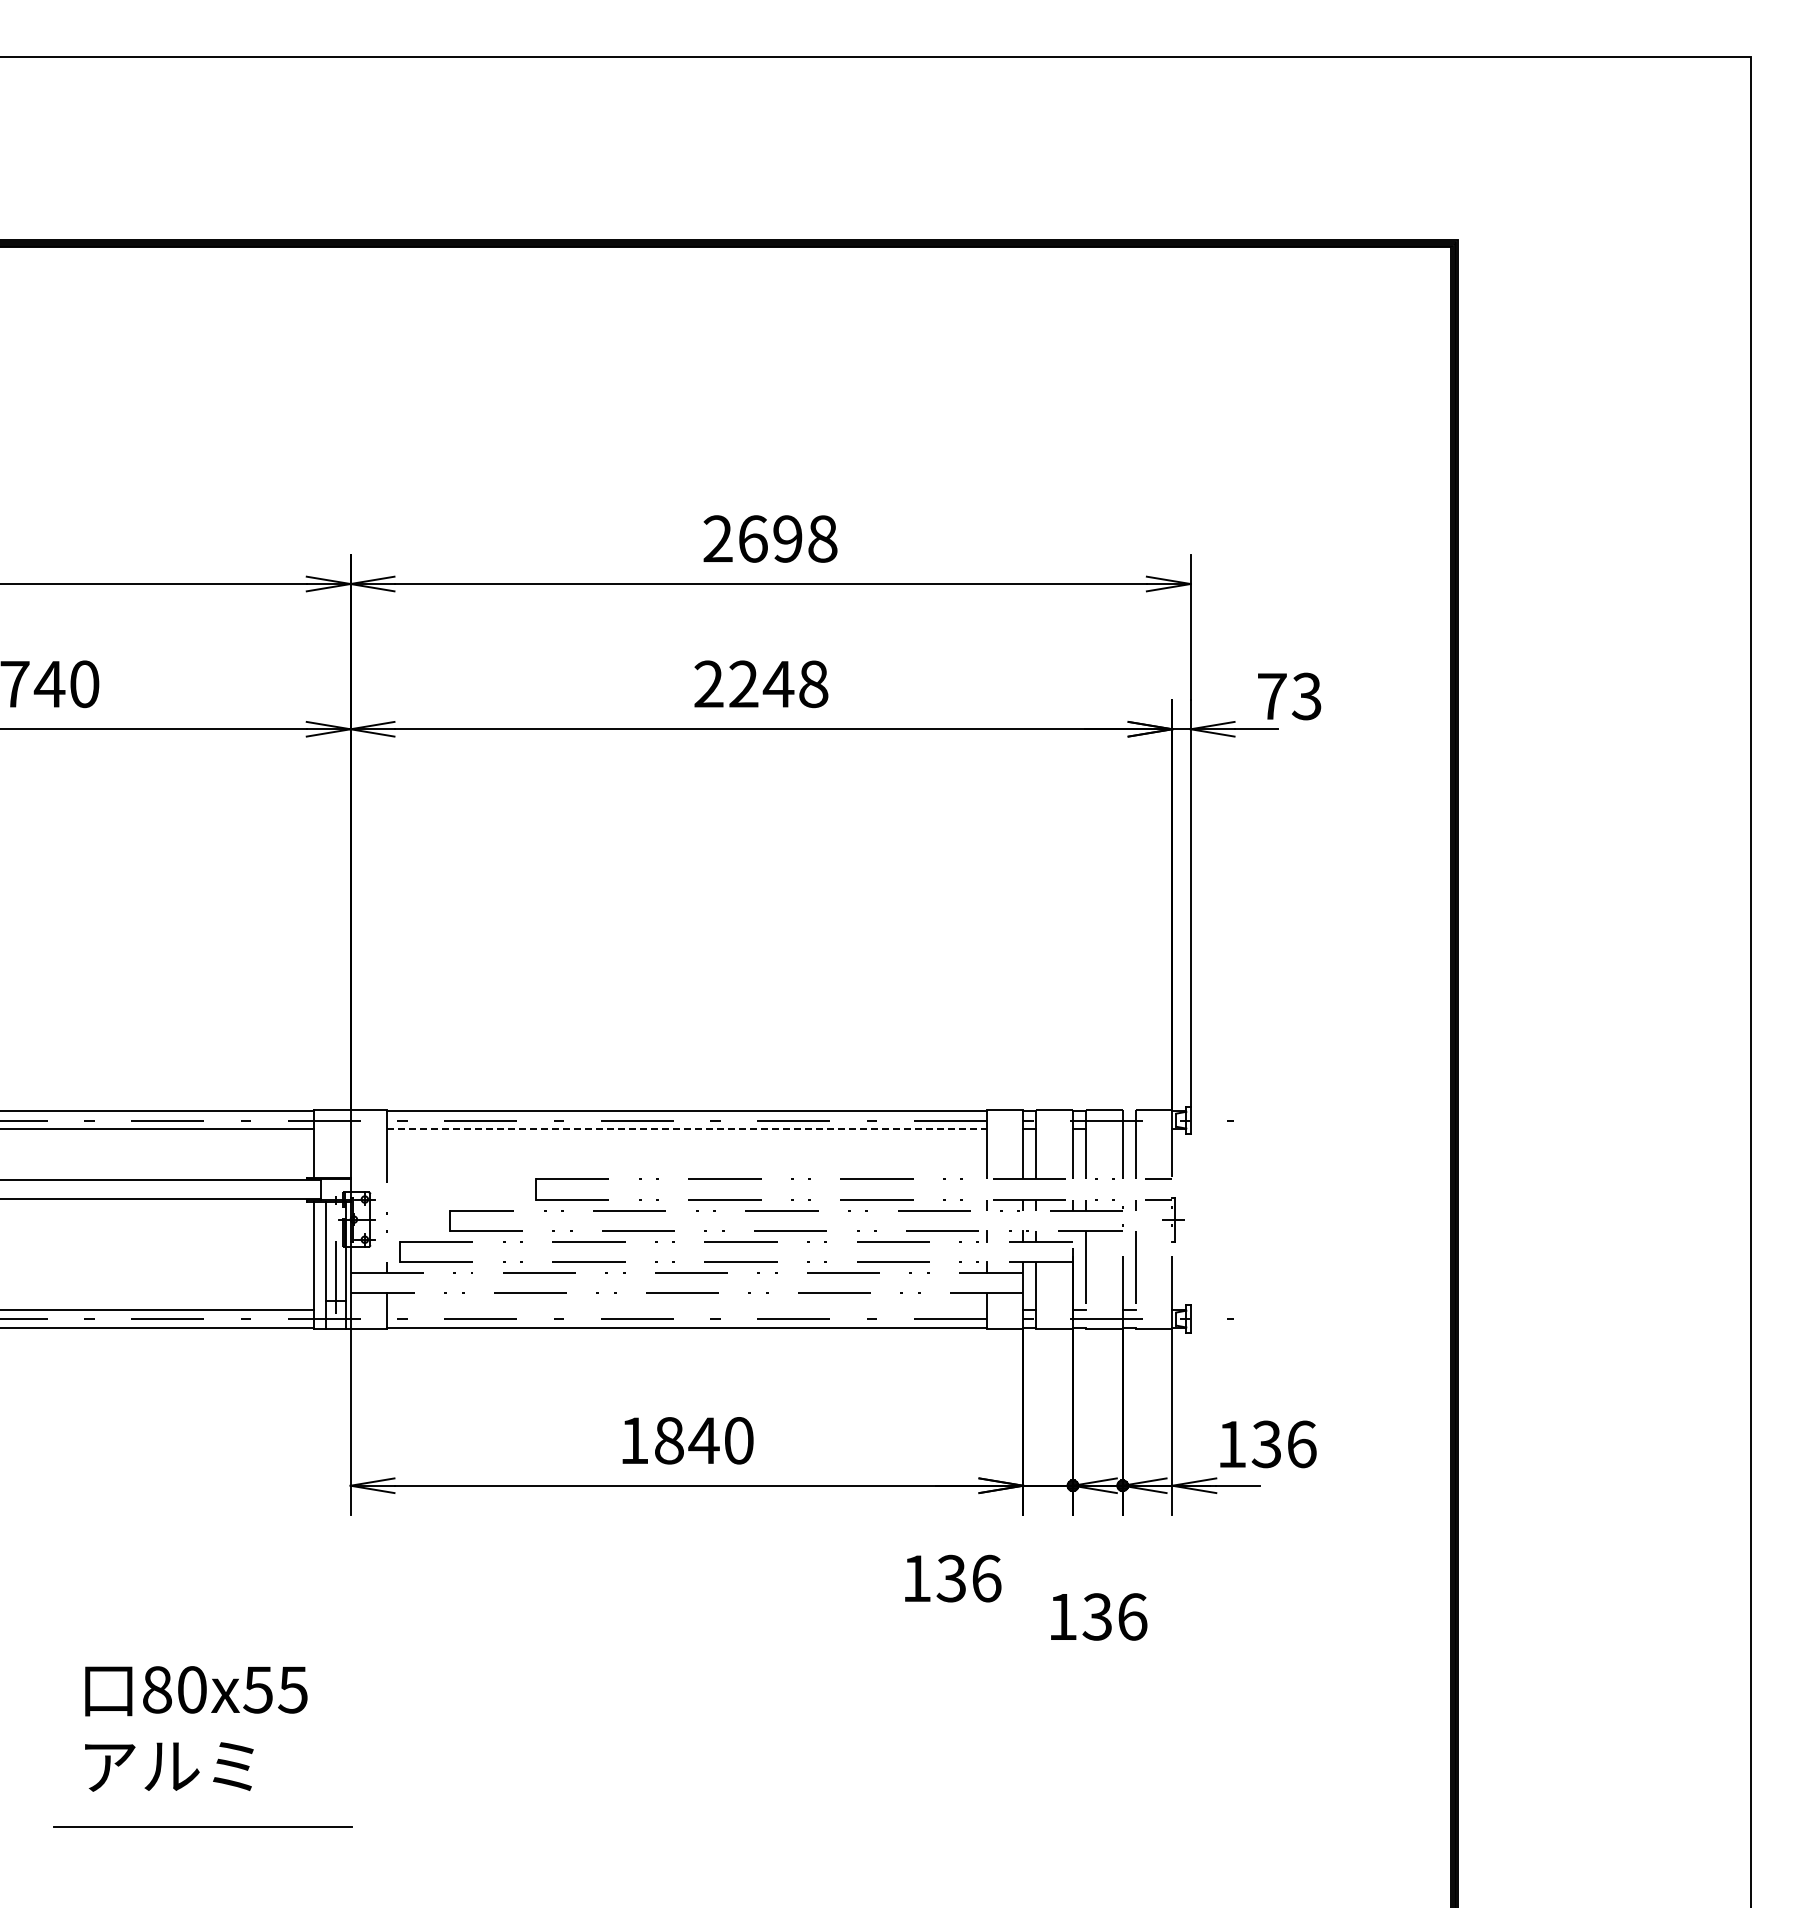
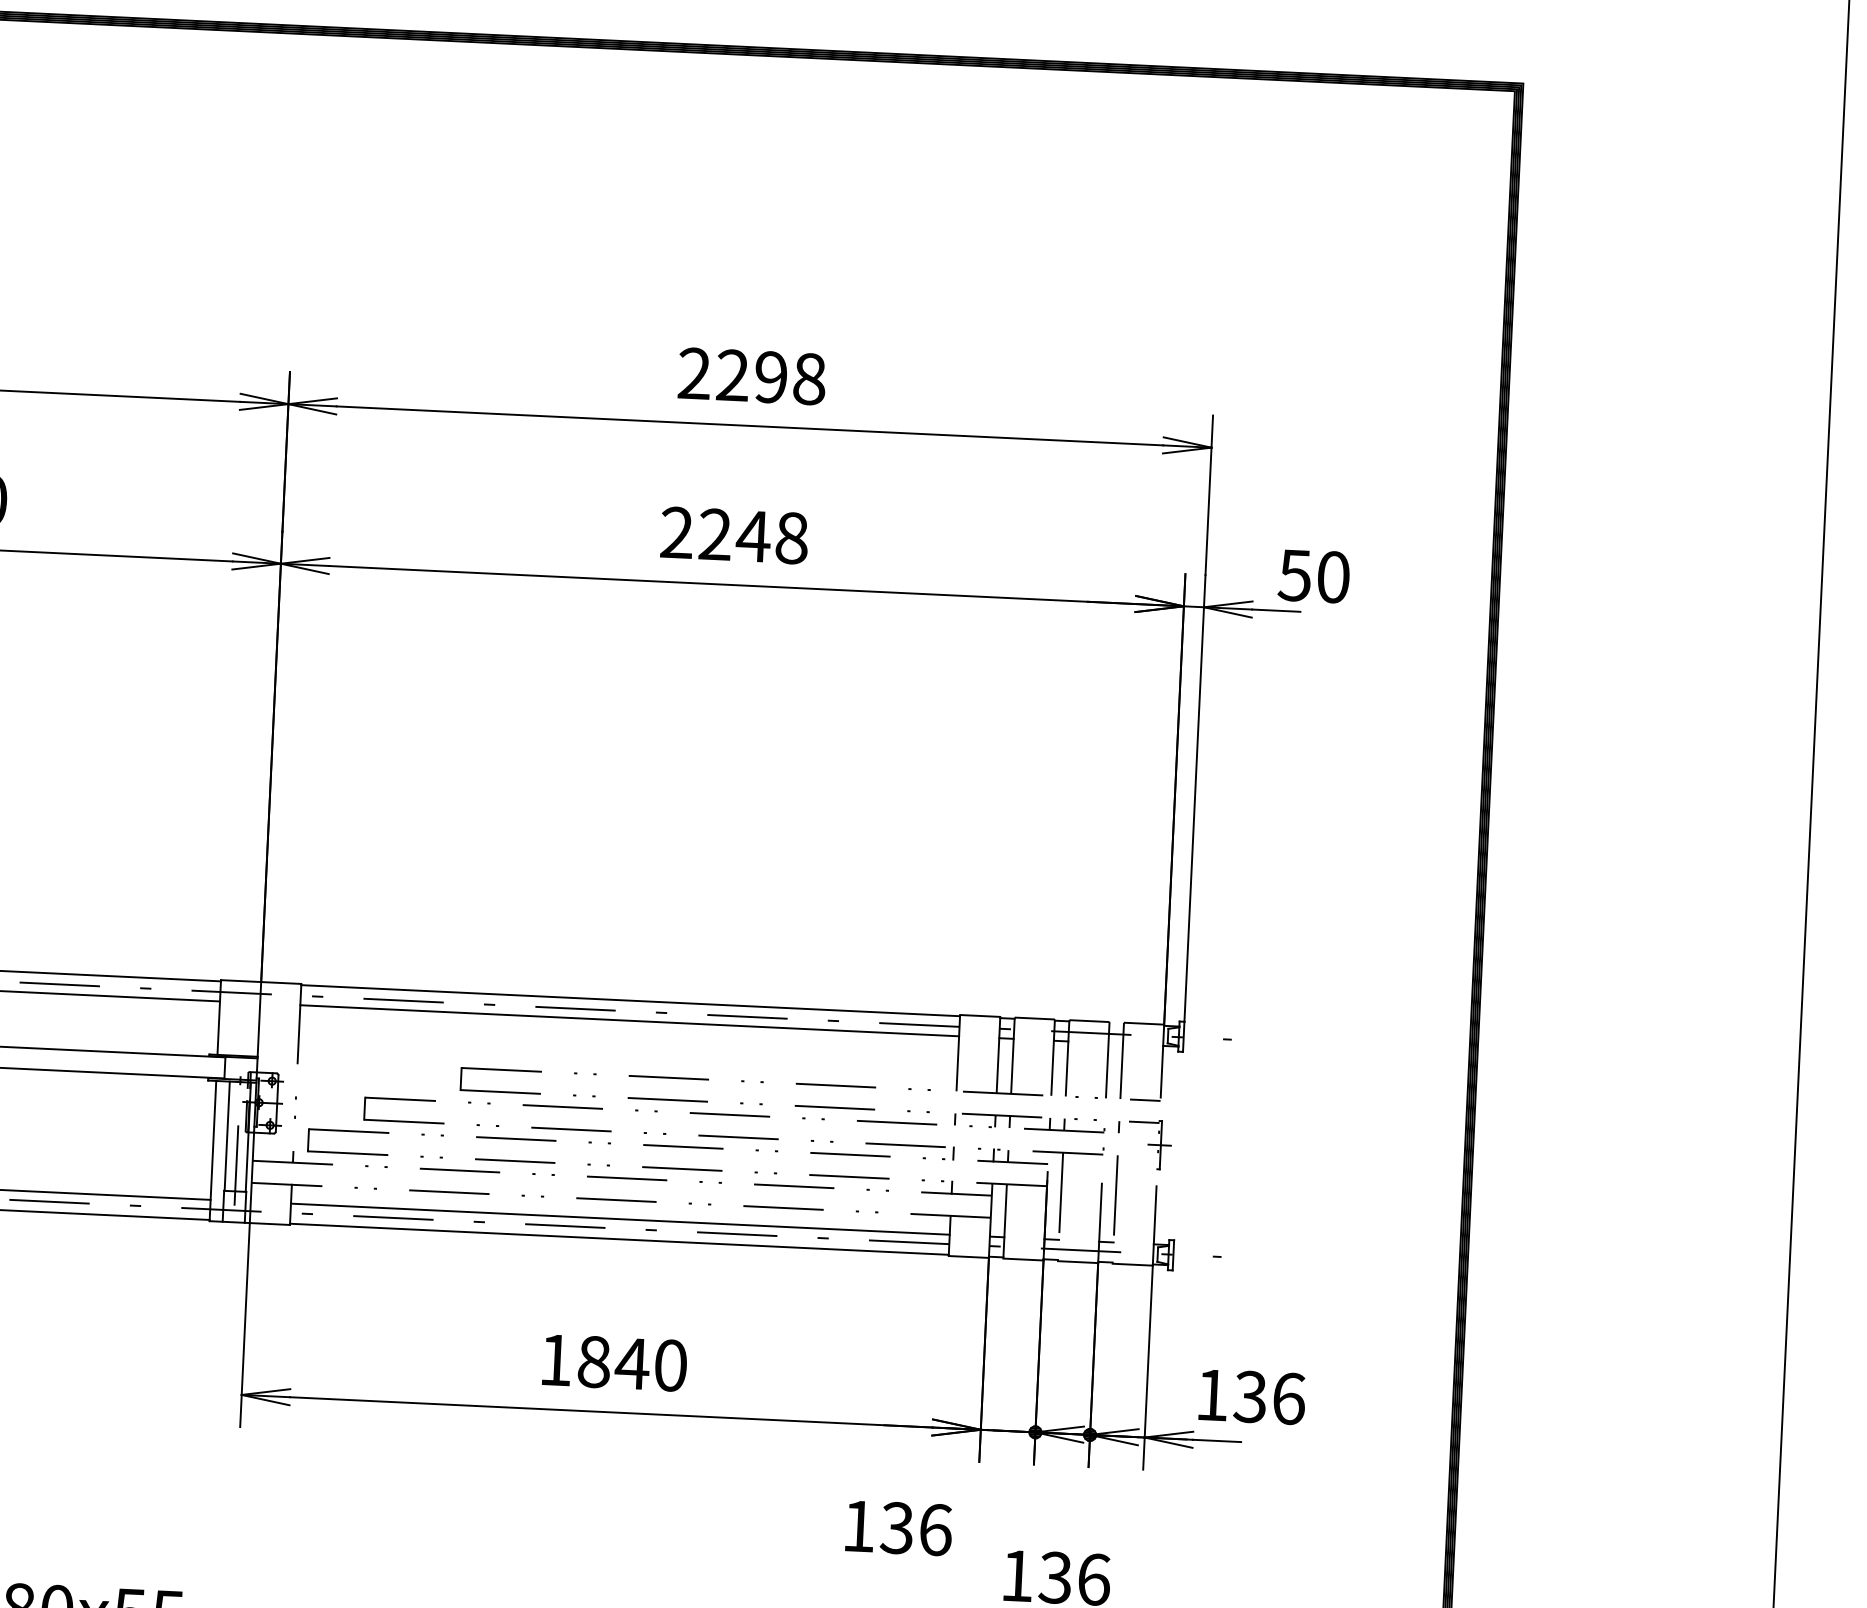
text: (752, 538) -> (732, 374), 2698 -> 2298
text: (1288, 696) -> (1313, 576), 73 -> 50
line: (686, 1129) -> (629, 1020), dashed -> solid
line: (686, 1309) -> (619, 1218), added

